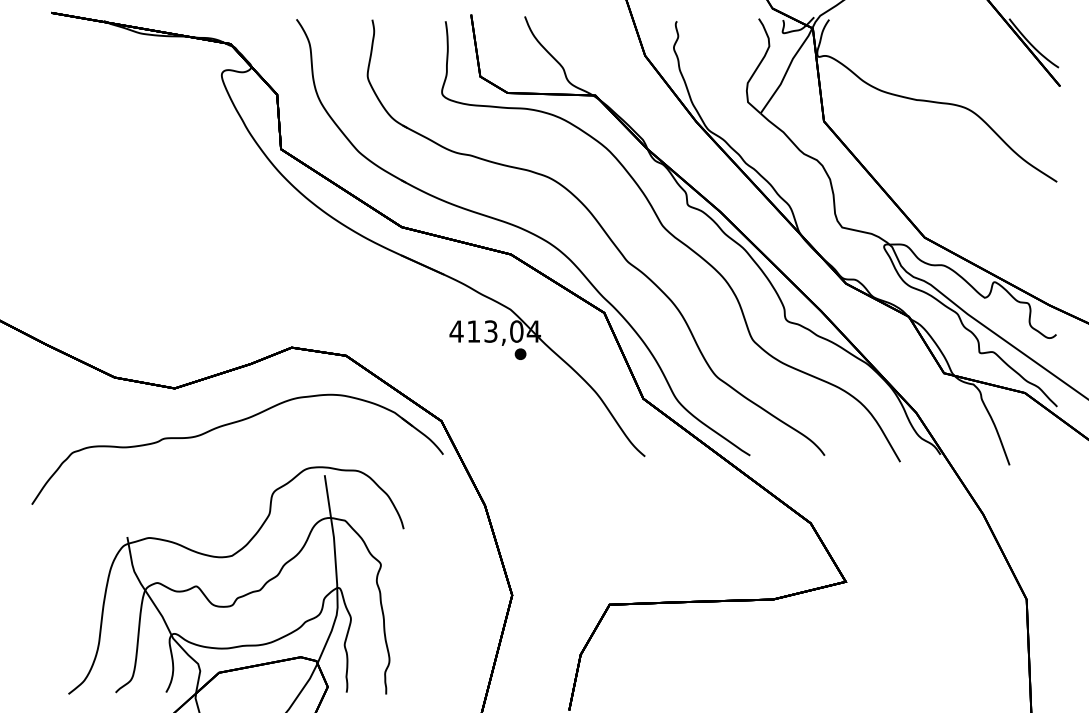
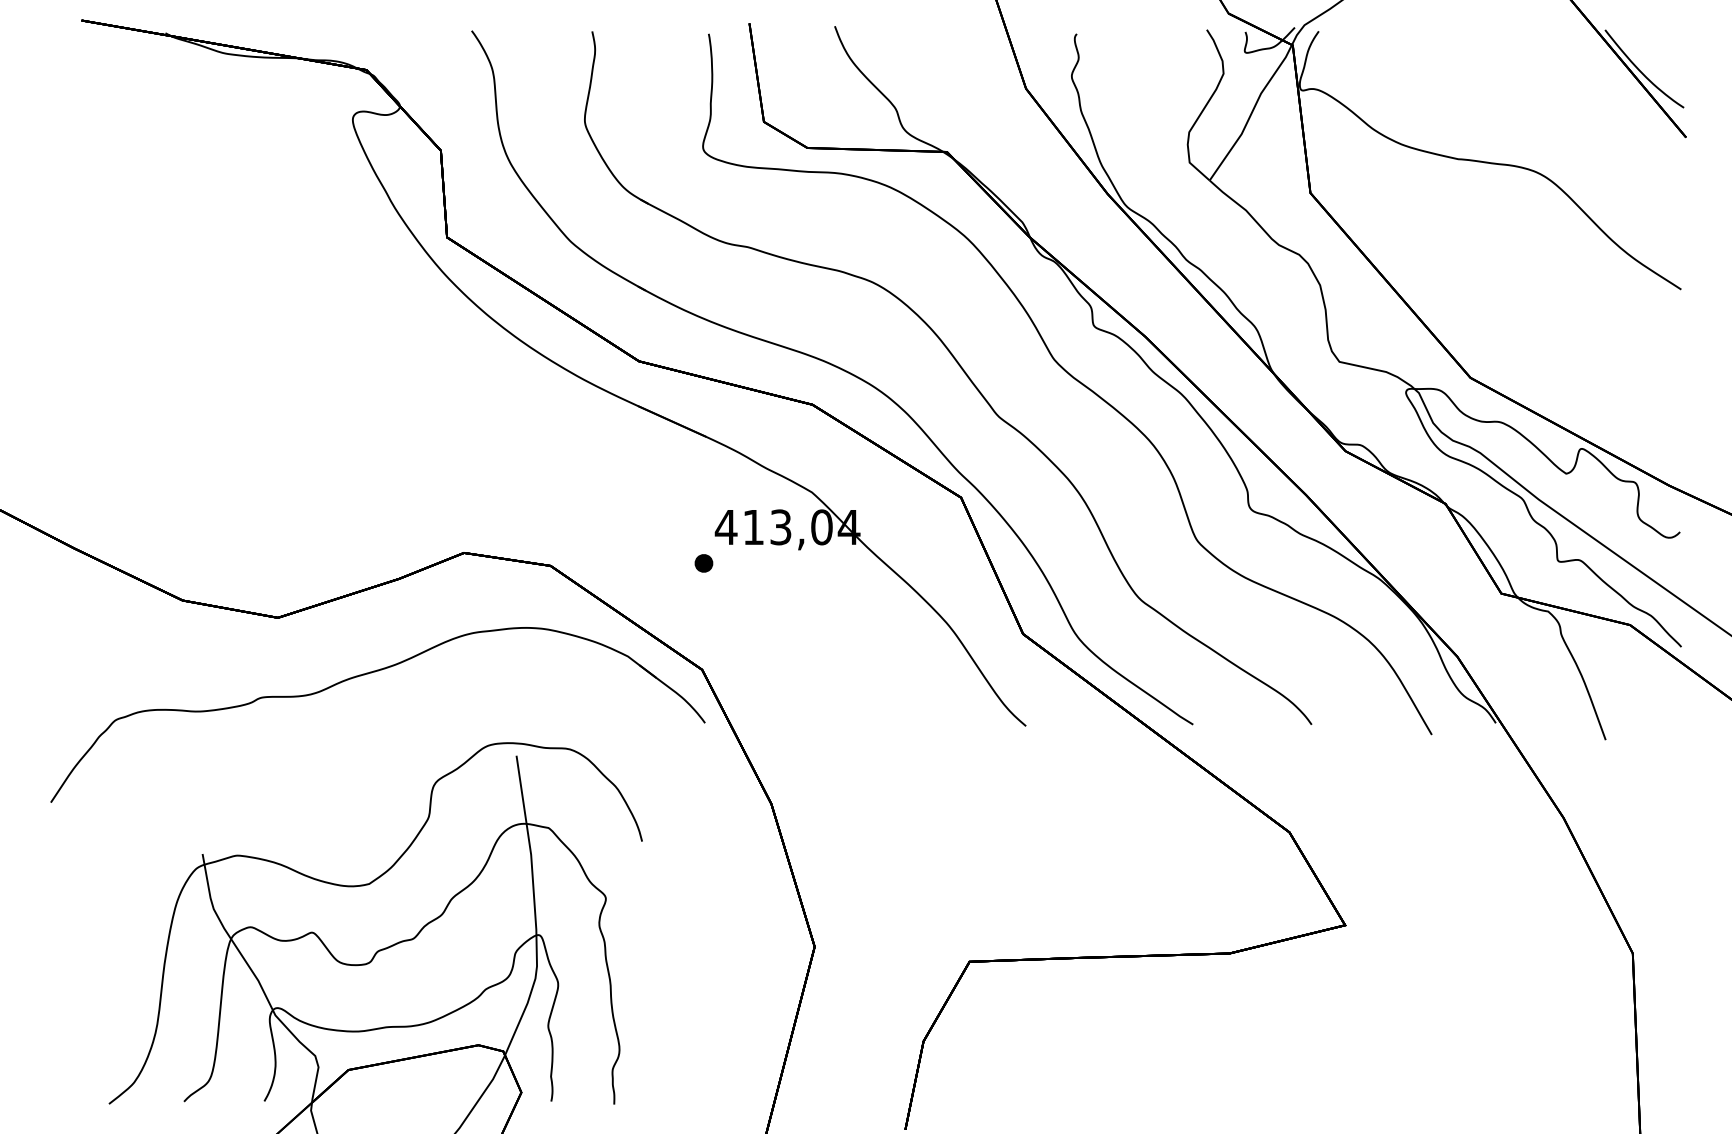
part: (520, 353) -> (703, 562), moved

